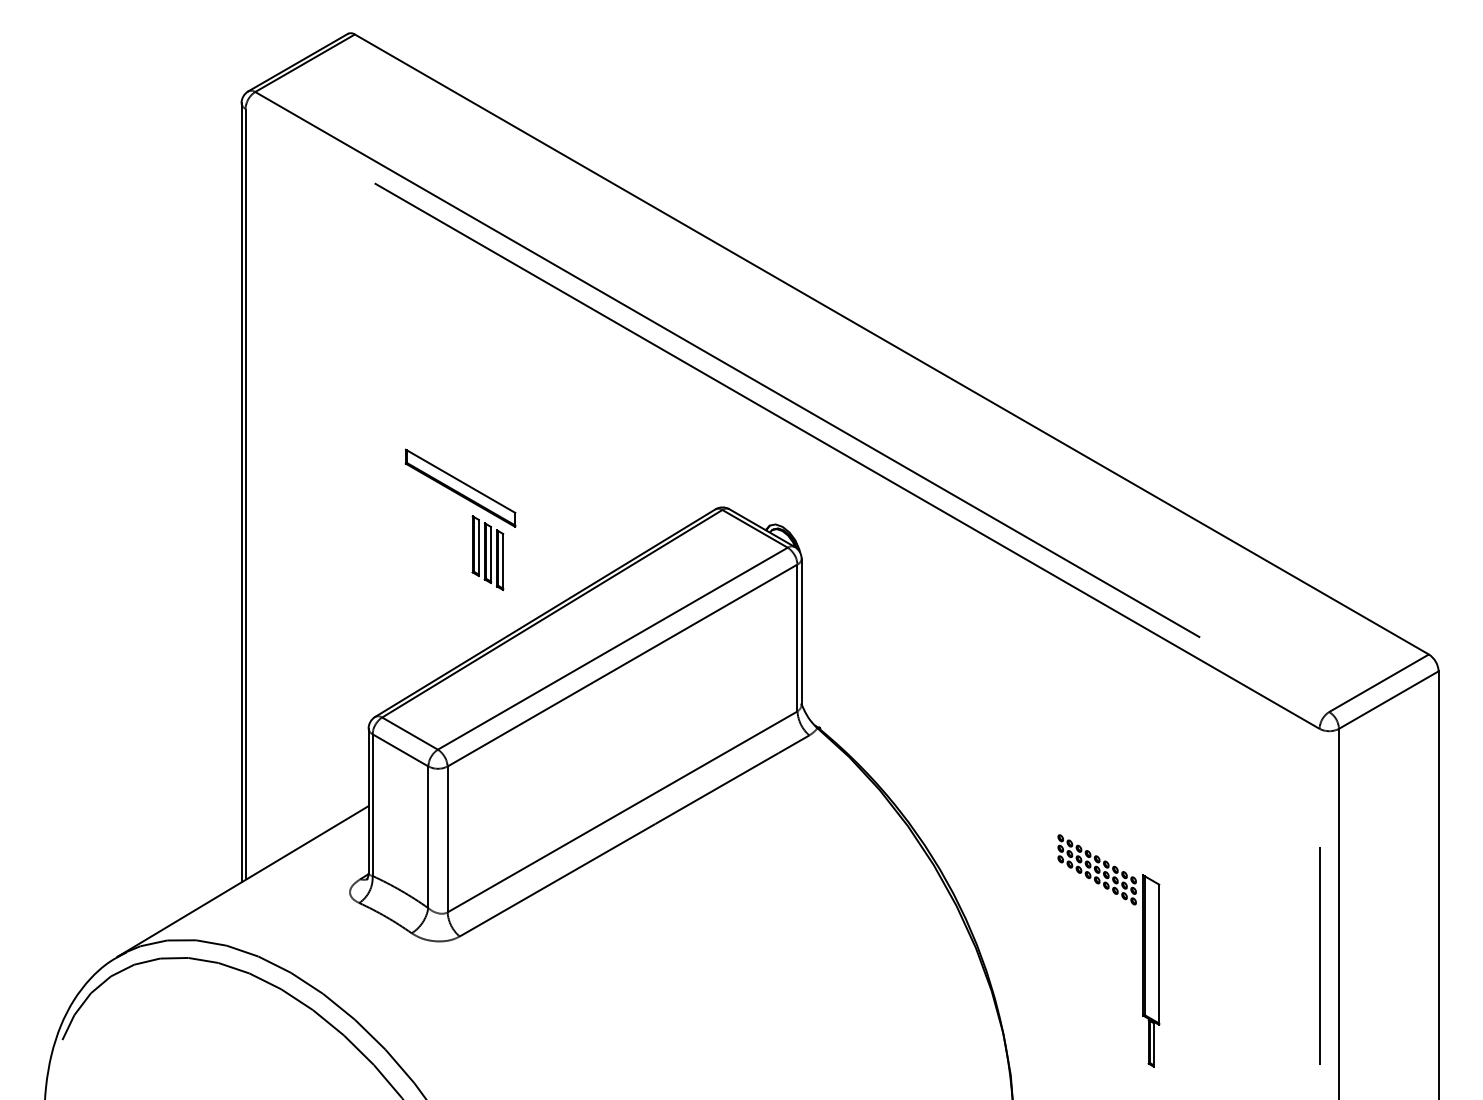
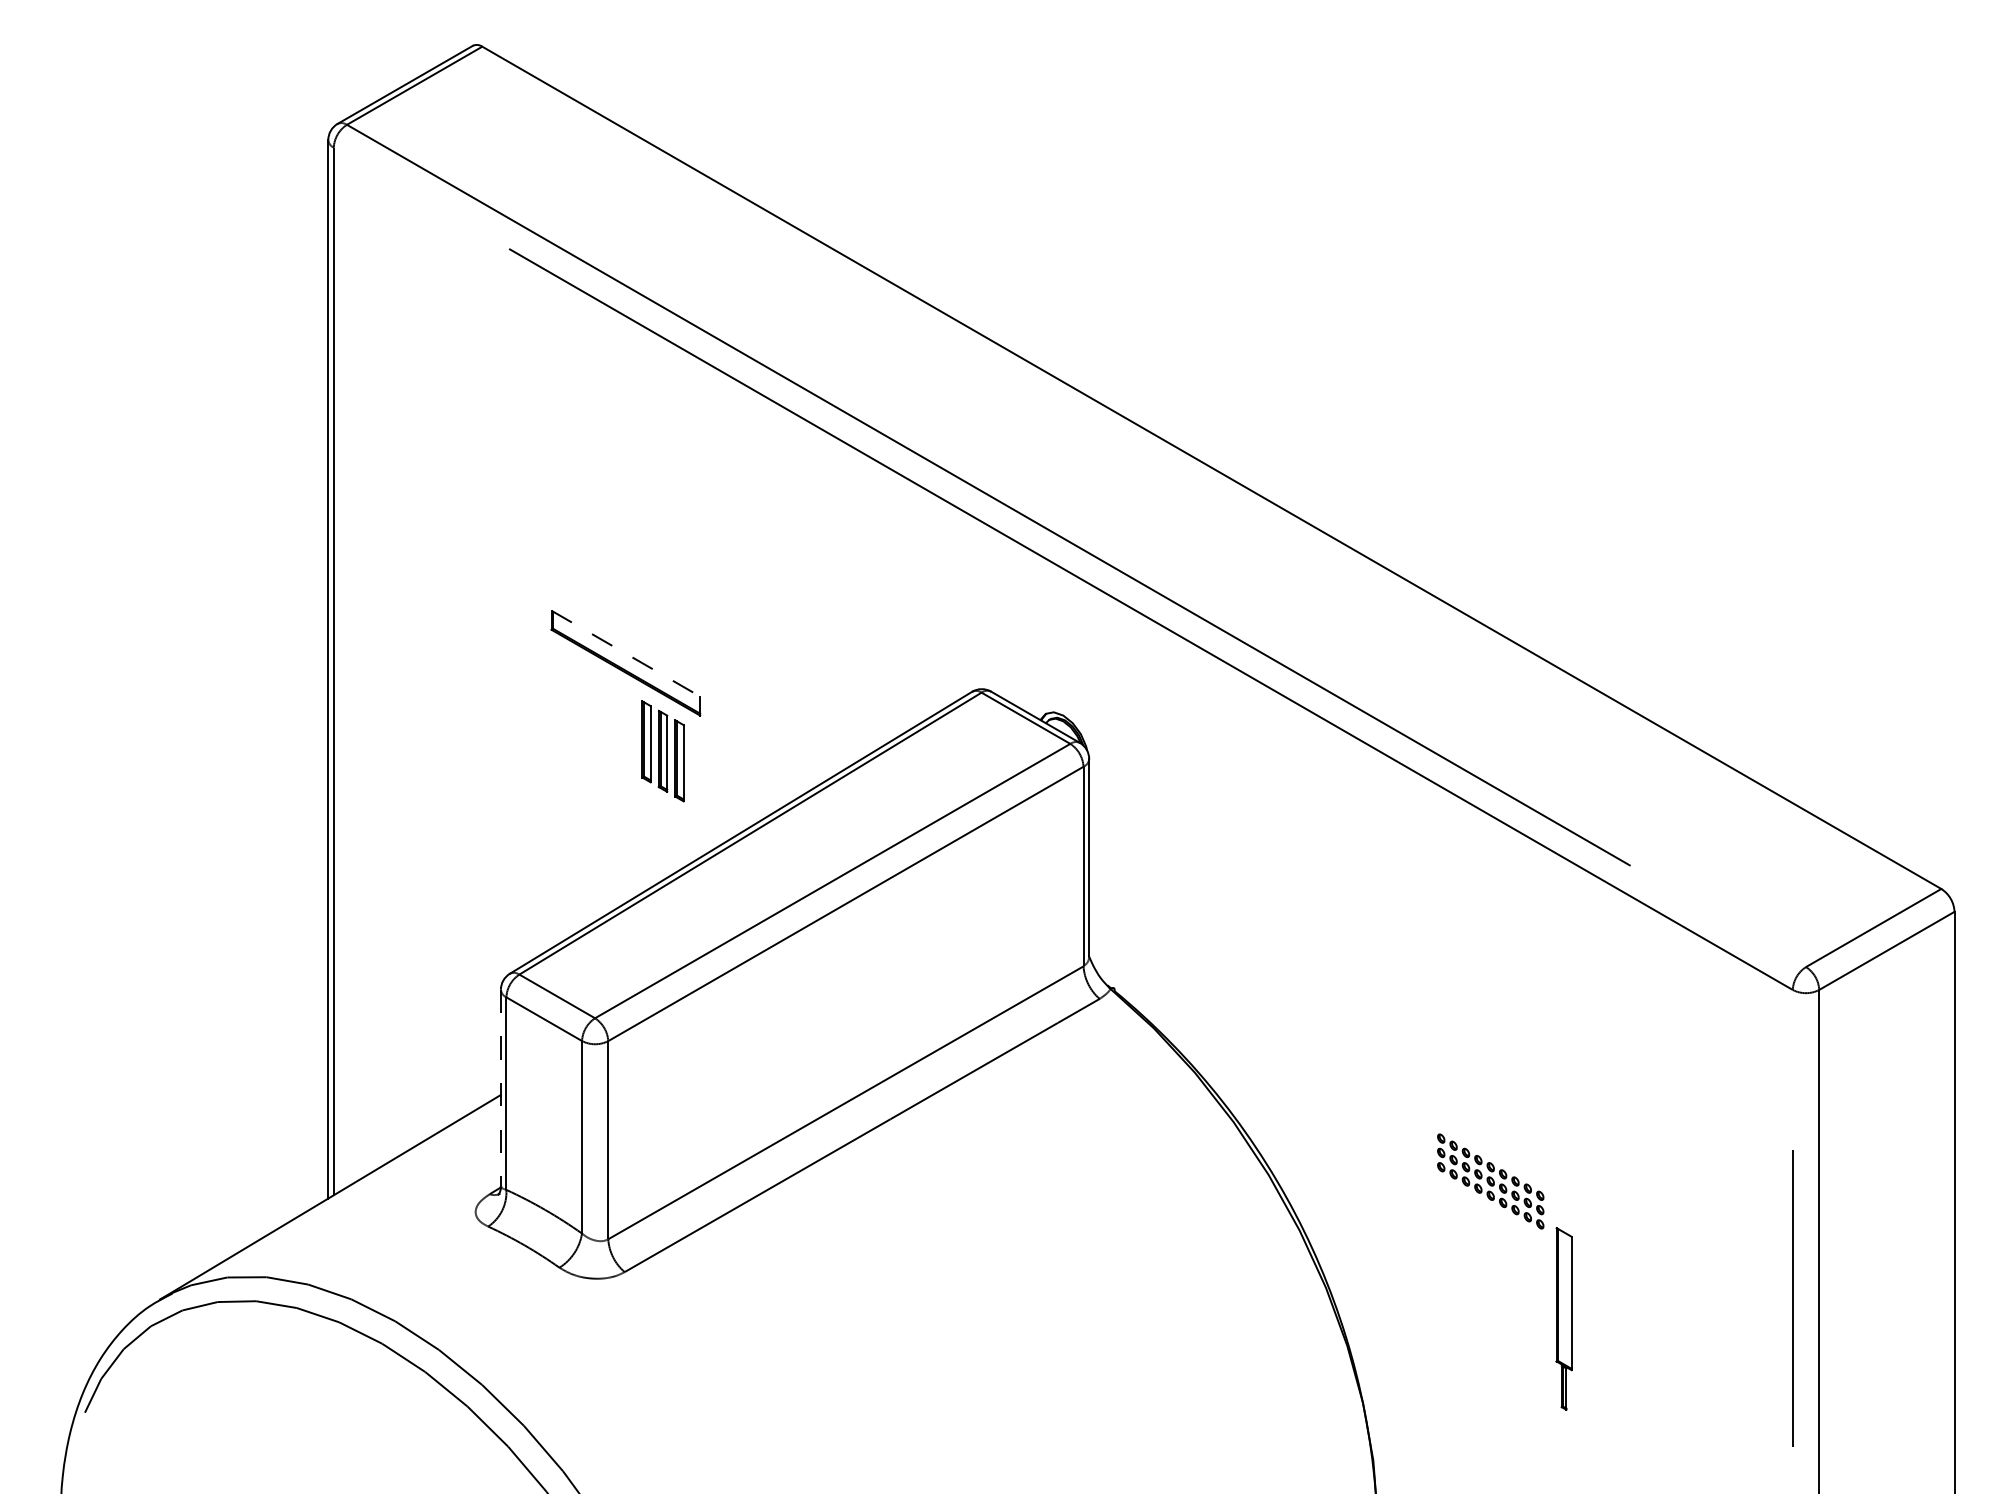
line: (460, 481) -> (625, 653), solid -> dashed
line: (368, 801) -> (500, 1088), solid -> dashed
part: (1150, 970) -> (1563, 1318), size x0.7

